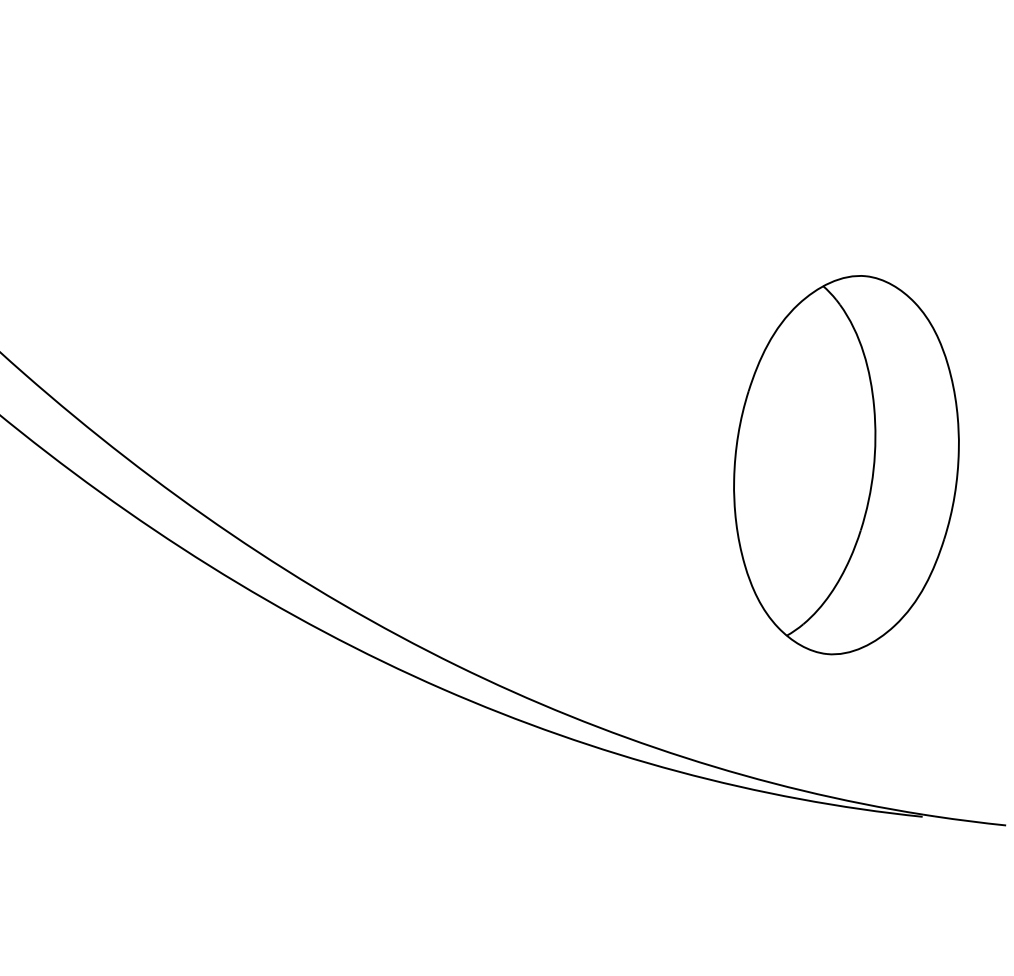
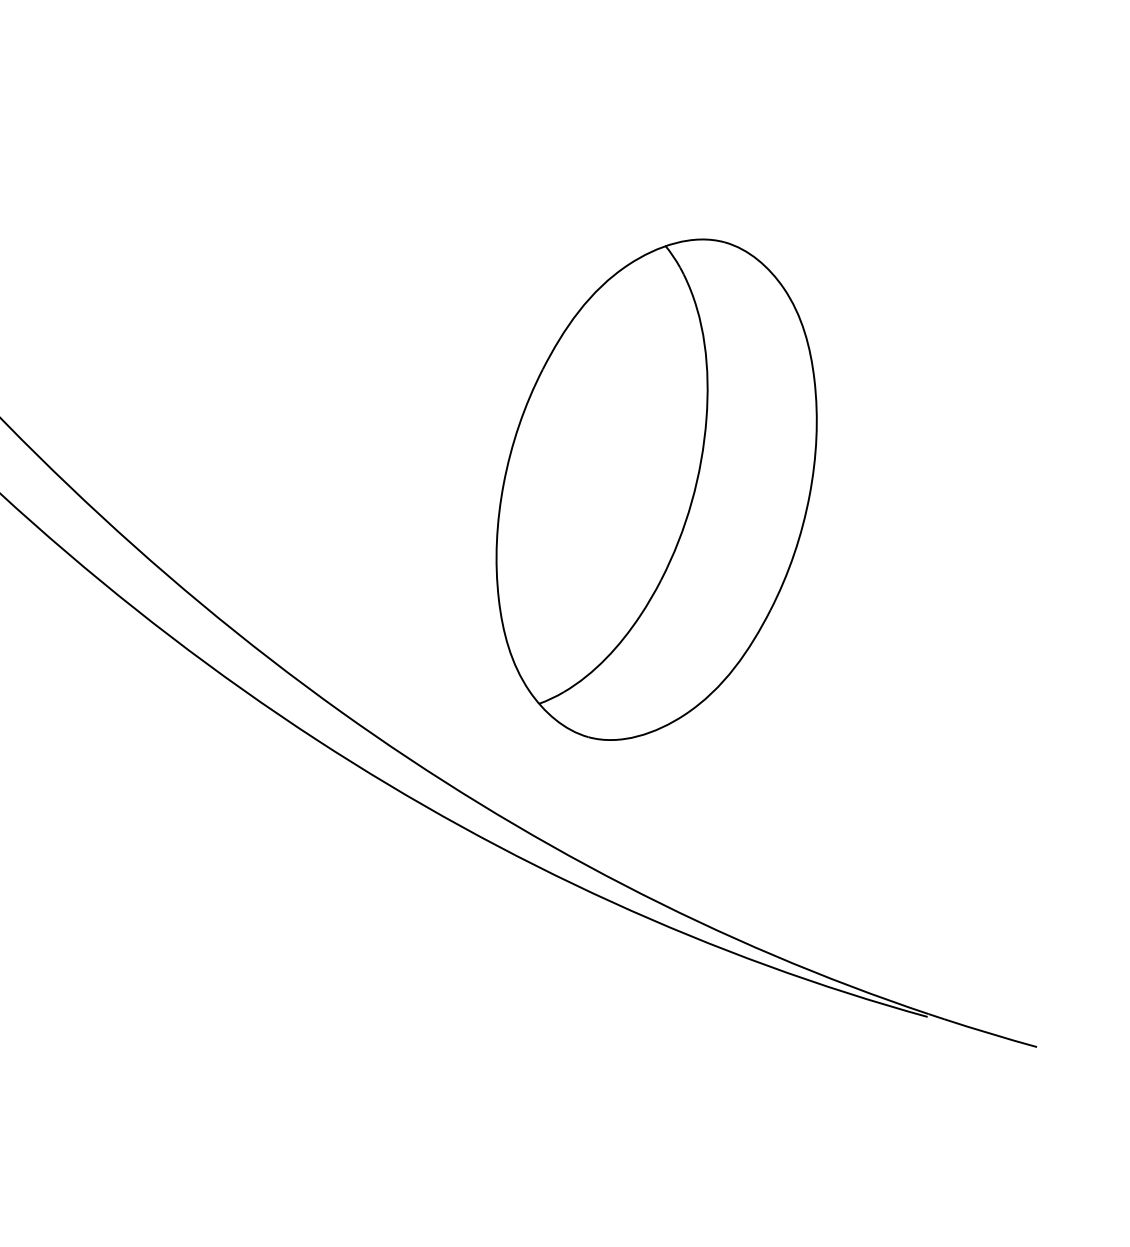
part: (846, 465) -> (656, 490), moved

